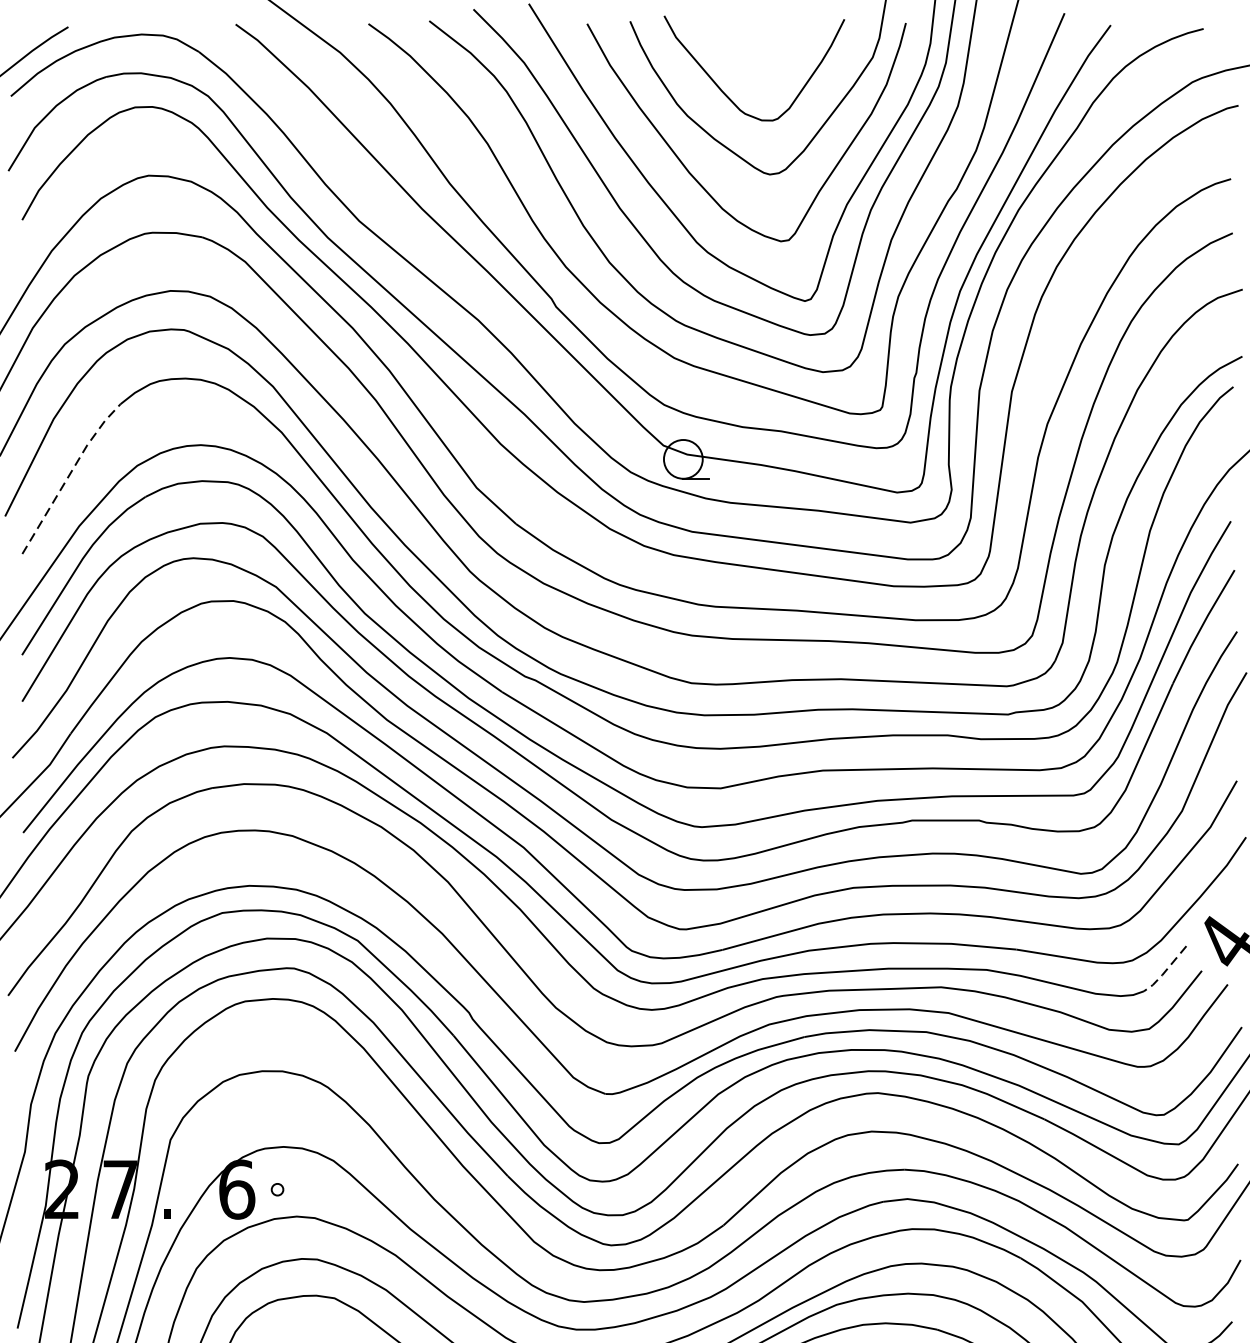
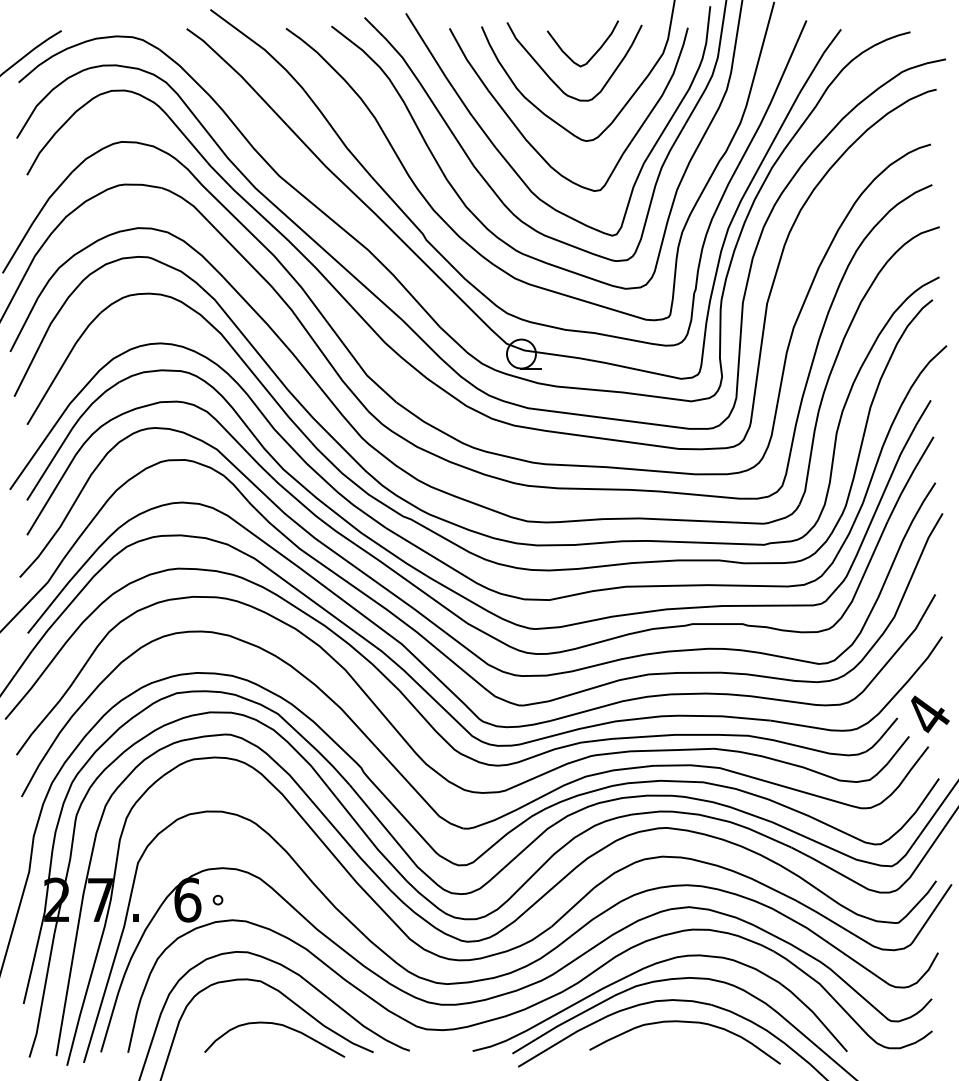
curve: (779, 58) -> (593, 54), added
line: (69, 474) -> (62, 365), dashed -> solid
line: (1164, 972) -> (881, 737), dashed -> solid

